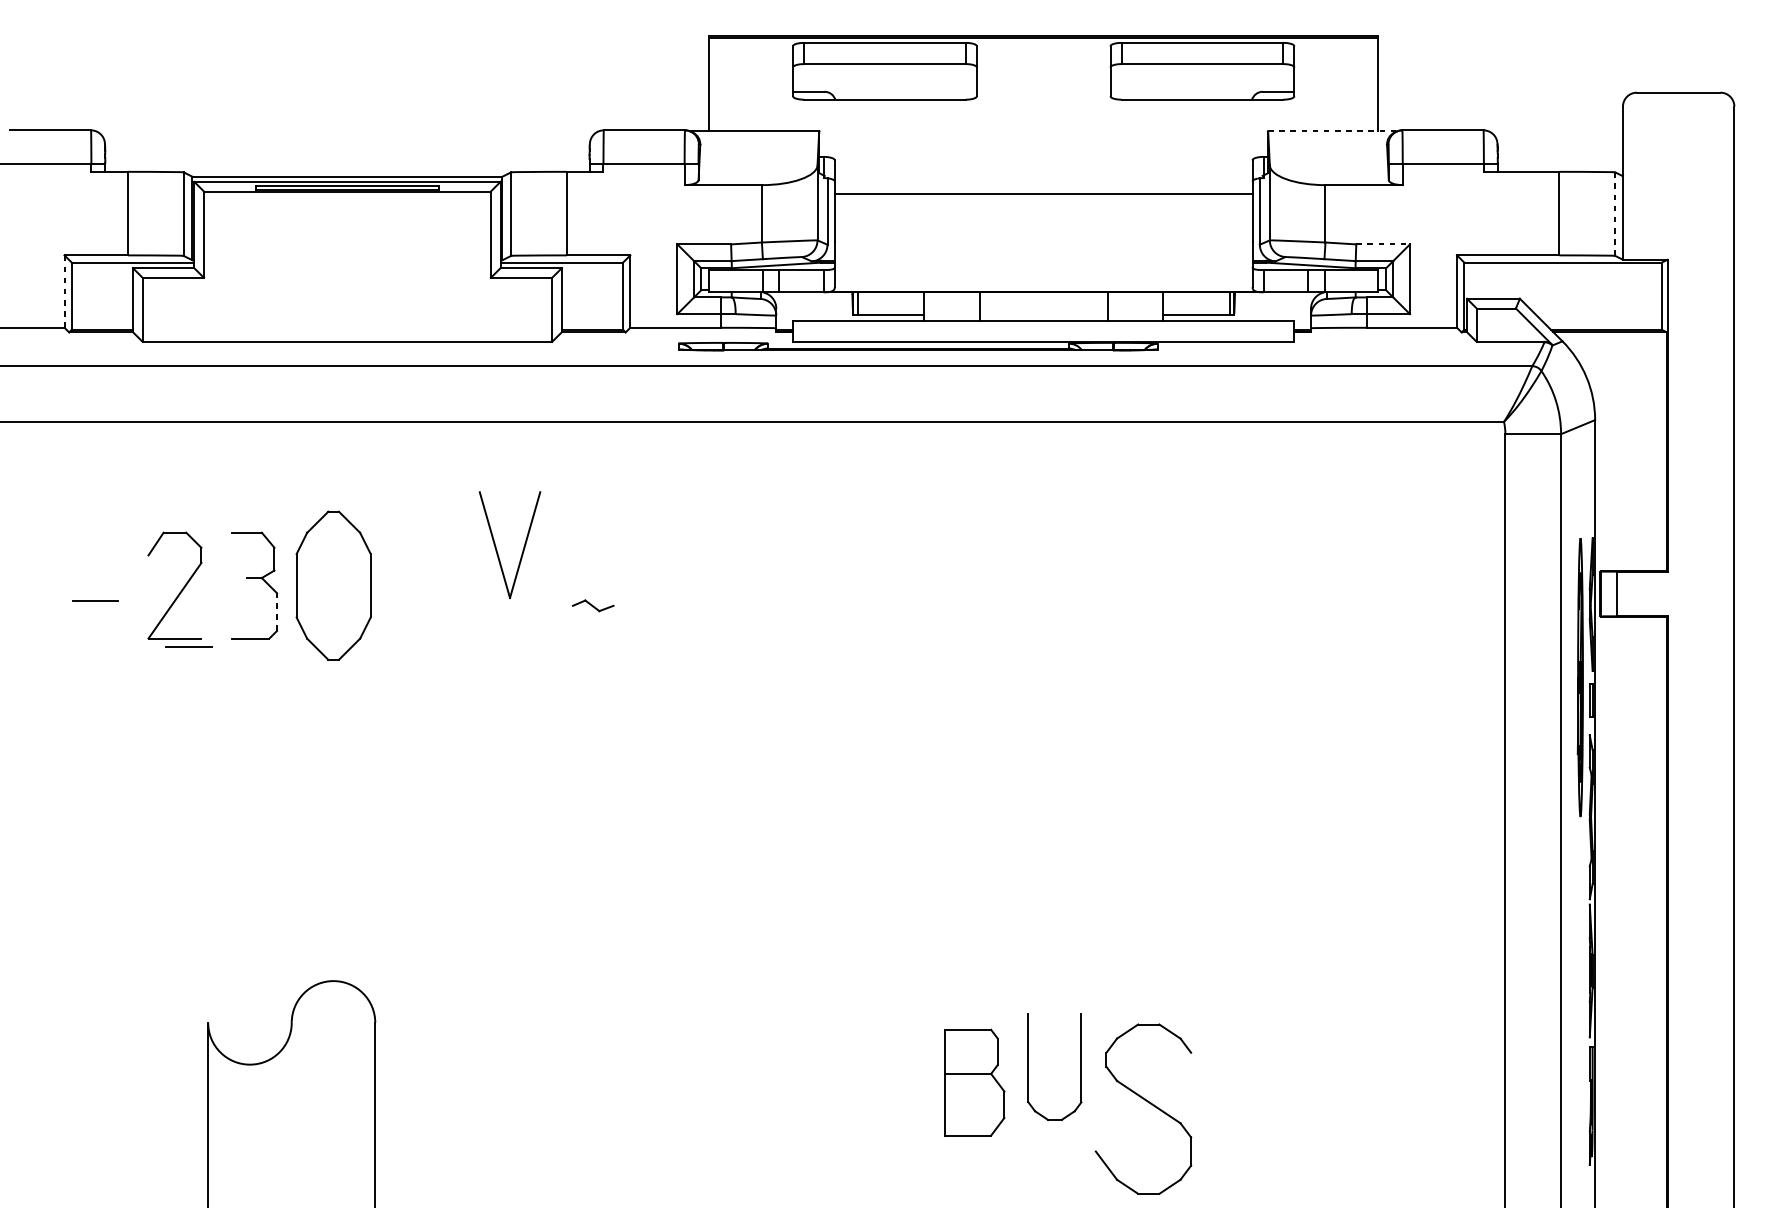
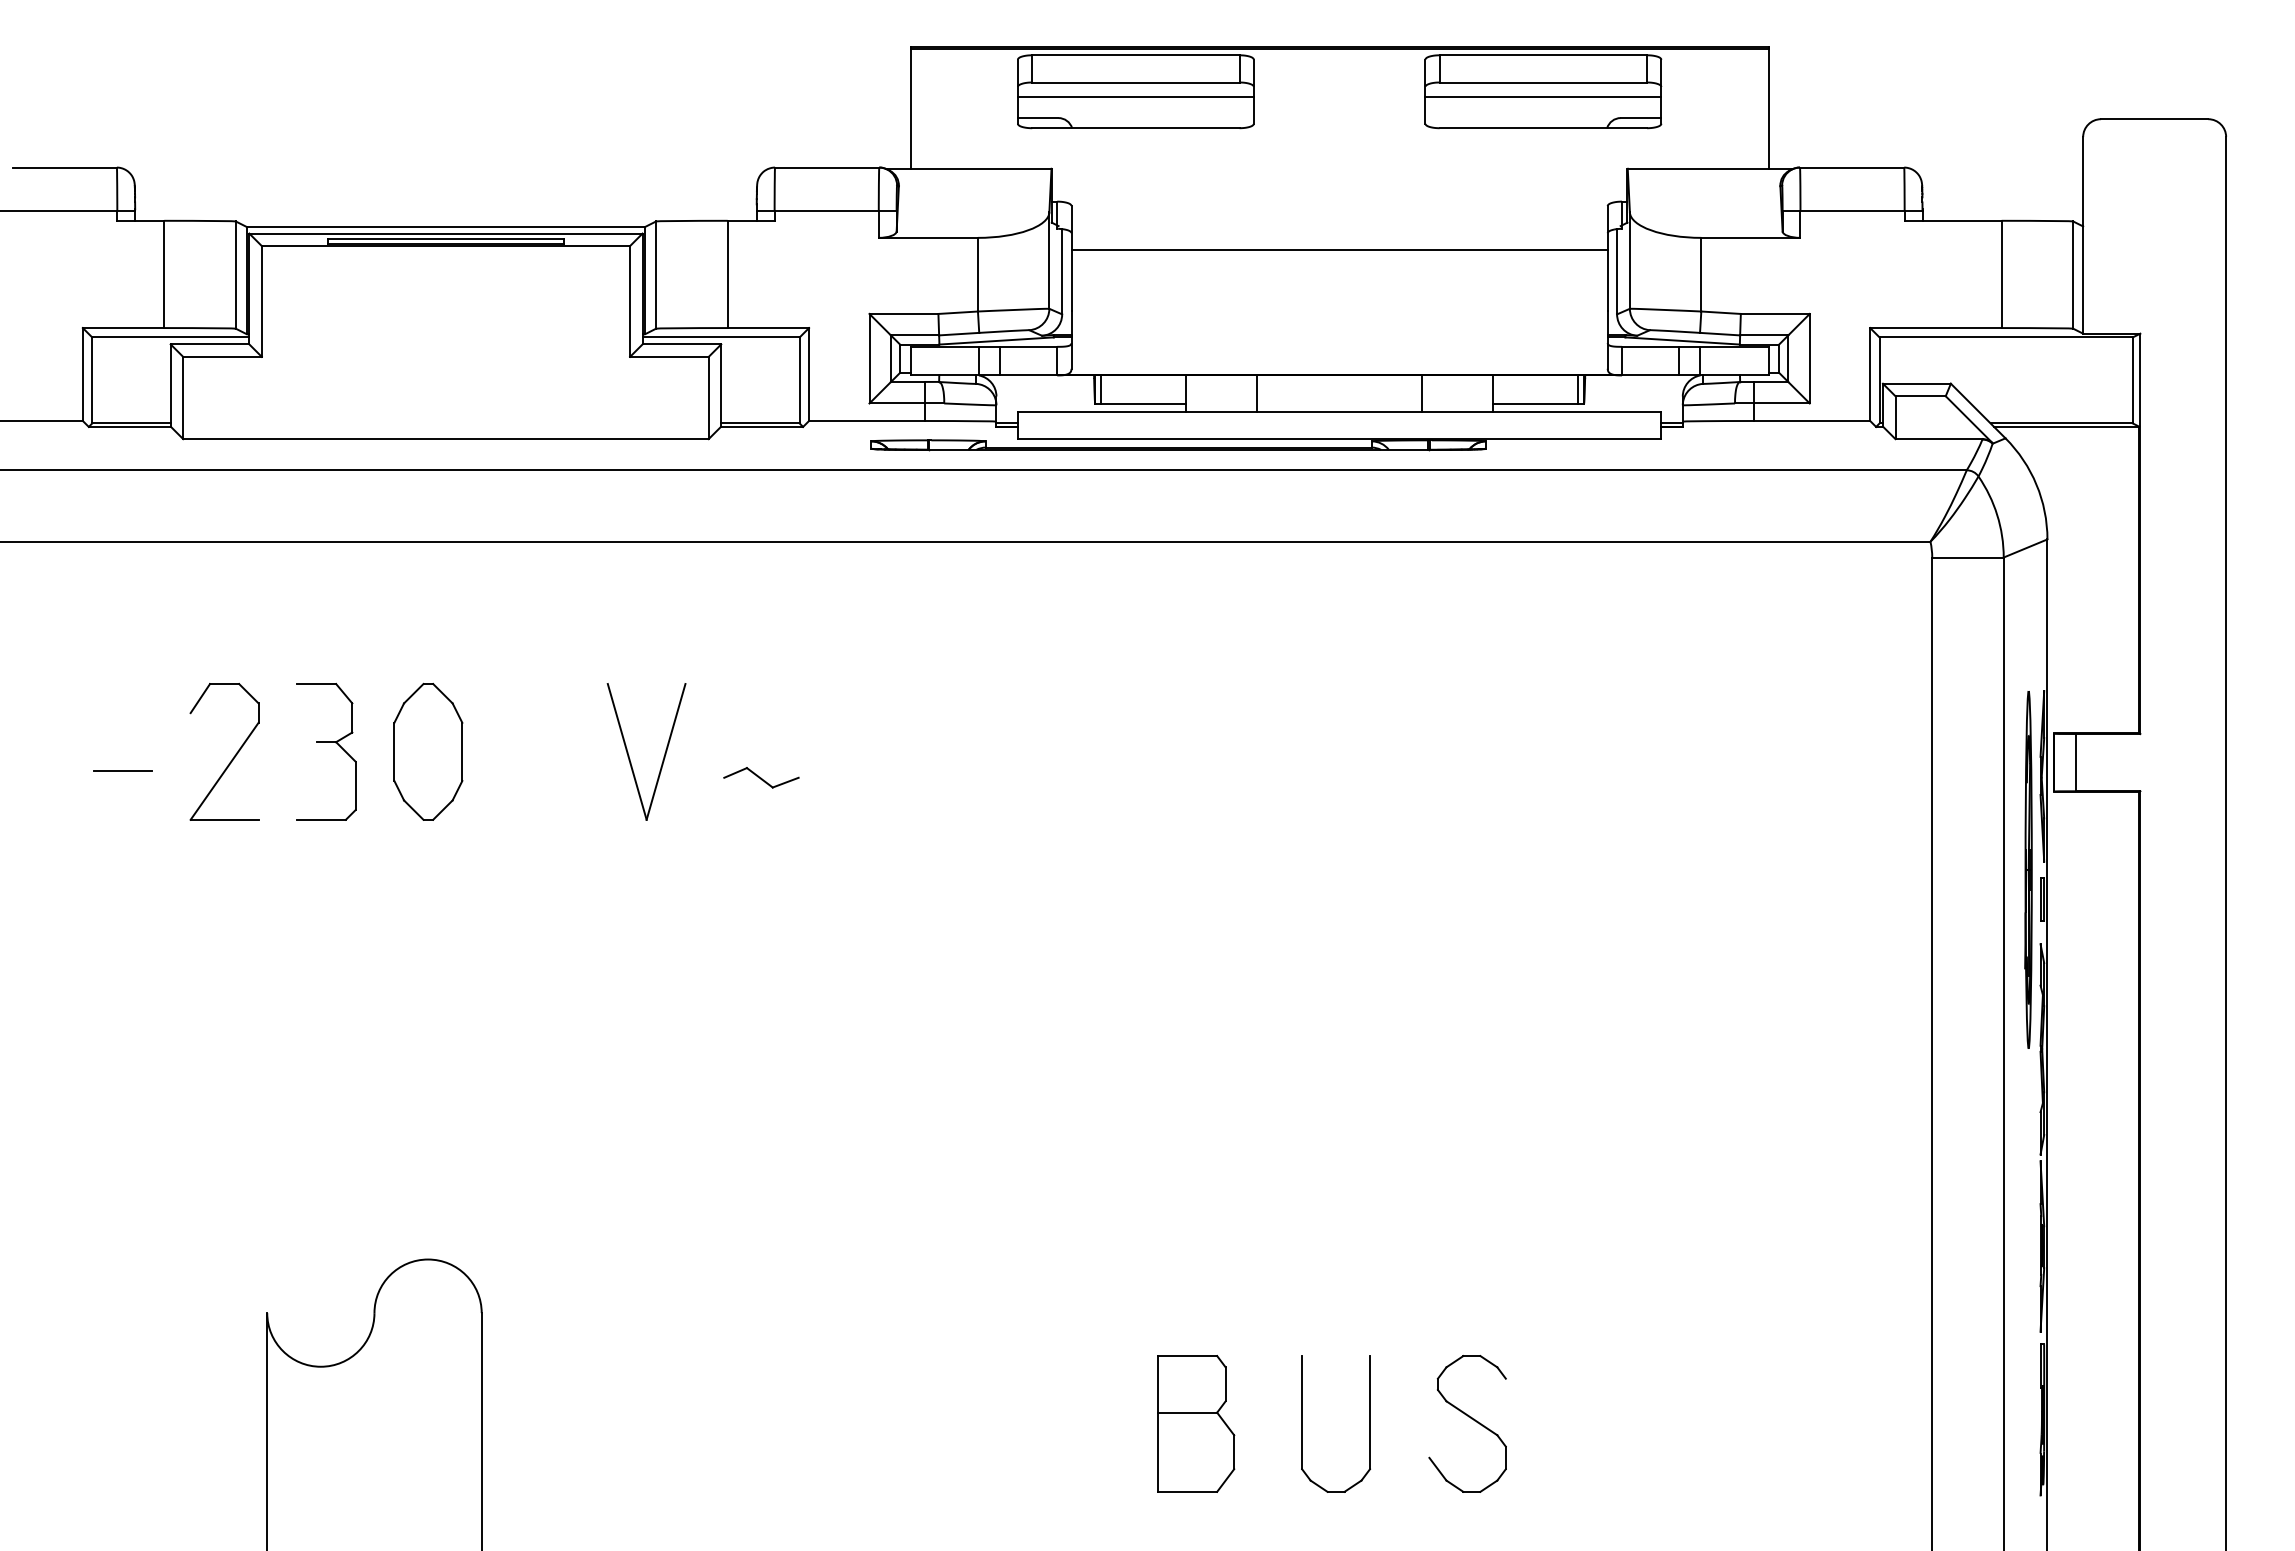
line: (884, 74) -> (1135, 96), added
line: (1202, 74) -> (1543, 96), added
line: (1332, 131) -> (1710, 168), dashed -> solid
line: (1615, 214) -> (2073, 275), dashed -> solid
line: (1383, 244) -> (1775, 313), dashed -> solid
line: (64, 292) -> (82, 375), dashed -> solid
part: (496, 547) -> (629, 755), moved
part: (333, 585) -> (428, 751), size x0.71
part: (593, 605) -> (761, 777), size x1.43
line: (276, 611) -> (355, 785), dashed -> solid
line: (188, 646) -> (242, 830), removed
part: (1028, 1066) -> (1302, 1423), moved
part: (975, 1082) -> (1196, 1423), moved
part: (1143, 1108) -> (1467, 1423), size x0.62

